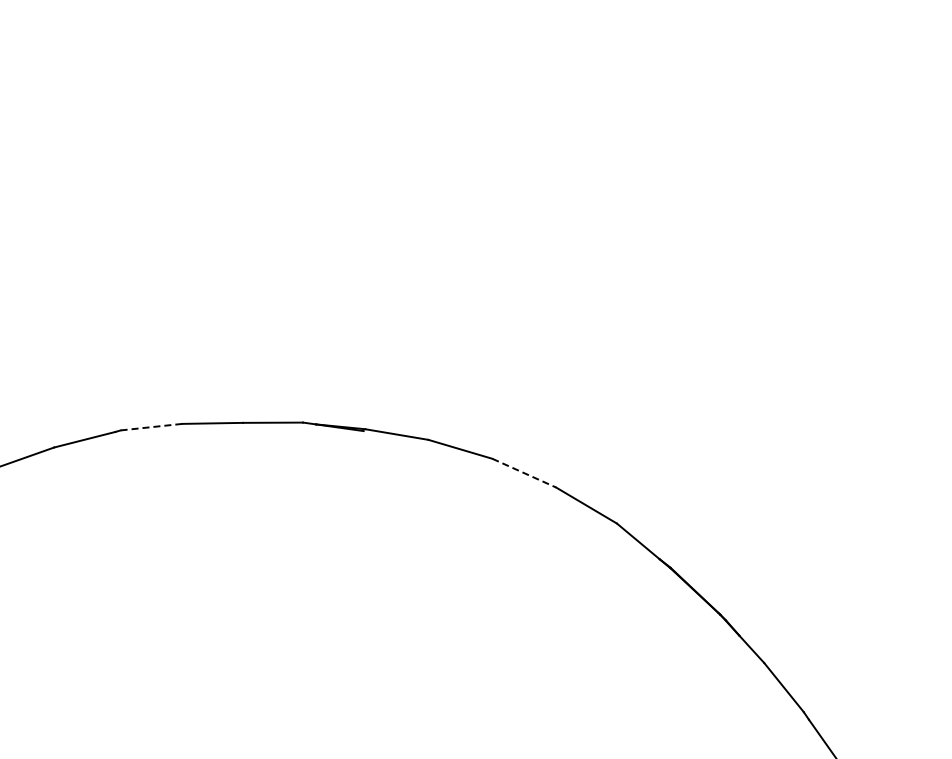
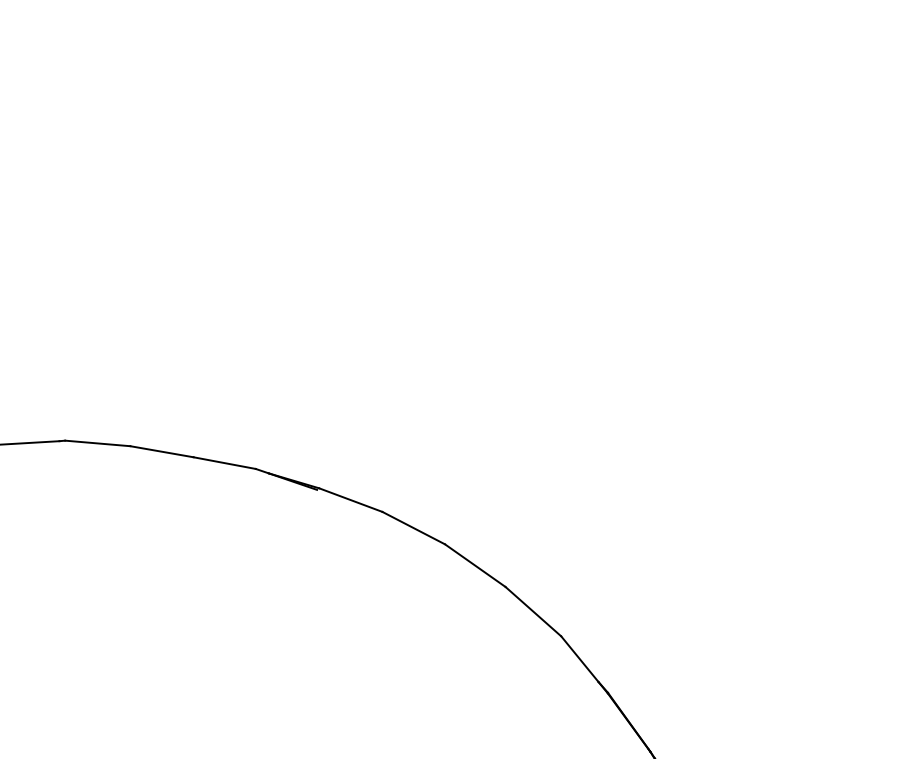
line: (151, 427) -> (97, 443), dashed -> solid
line: (524, 473) -> (475, 565), dashed -> solid

